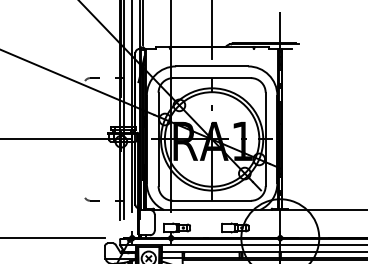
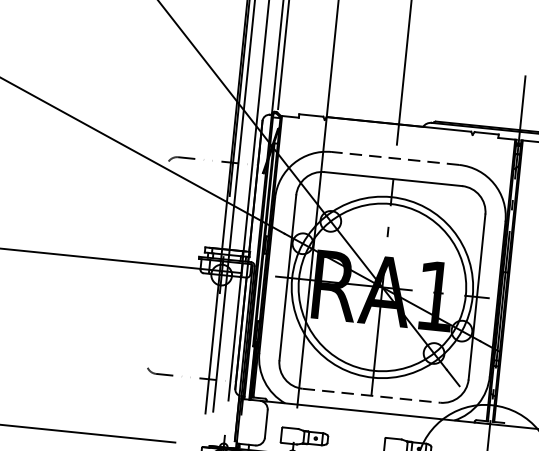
line: (211, 66) -> (394, 158), solid -> dashed
line: (212, 200) -> (372, 395), solid -> dashed

